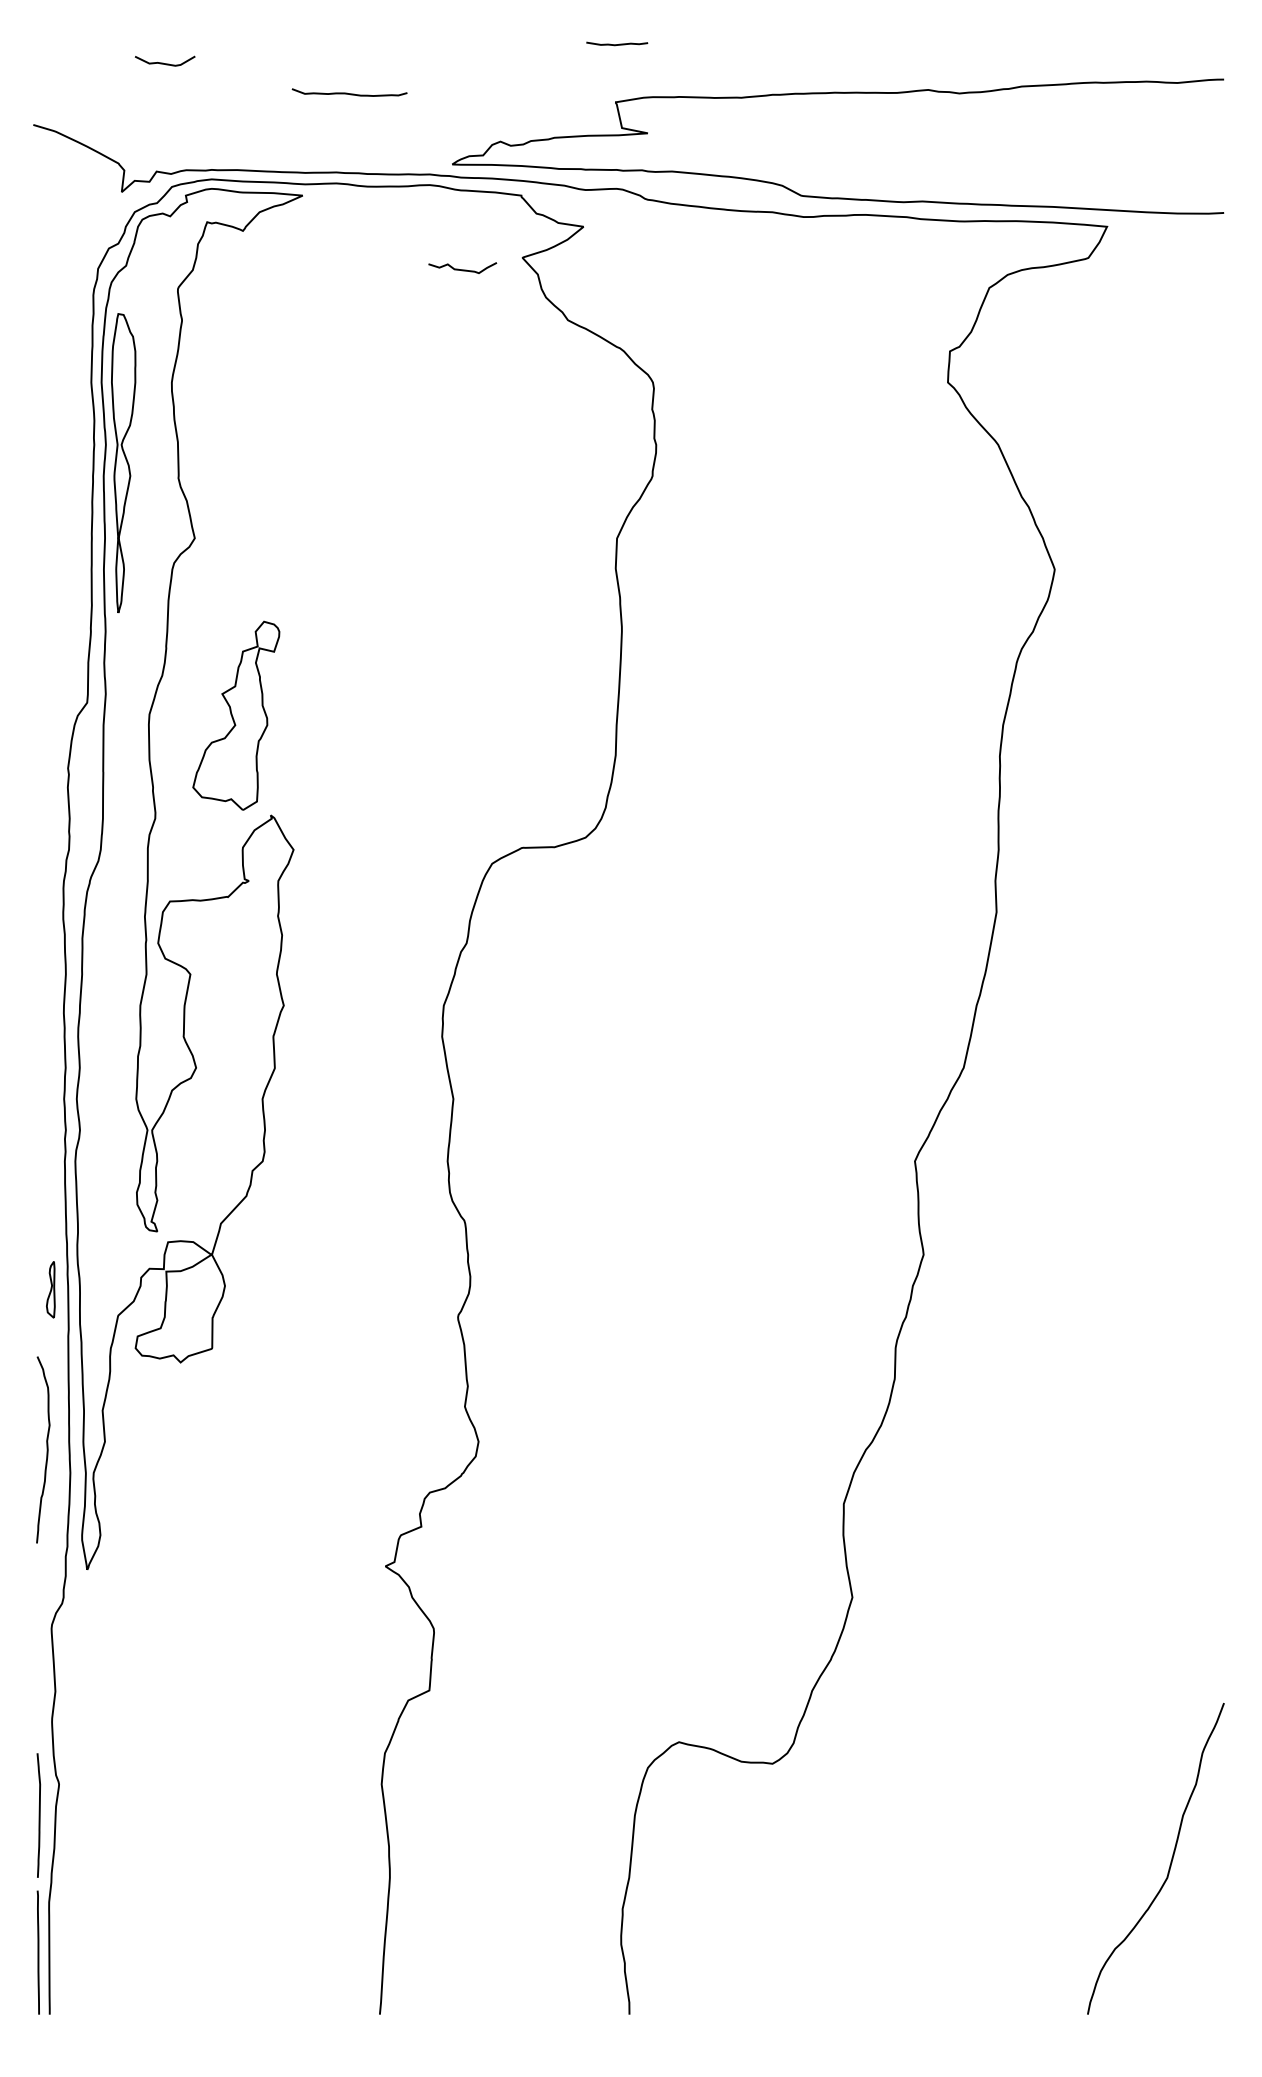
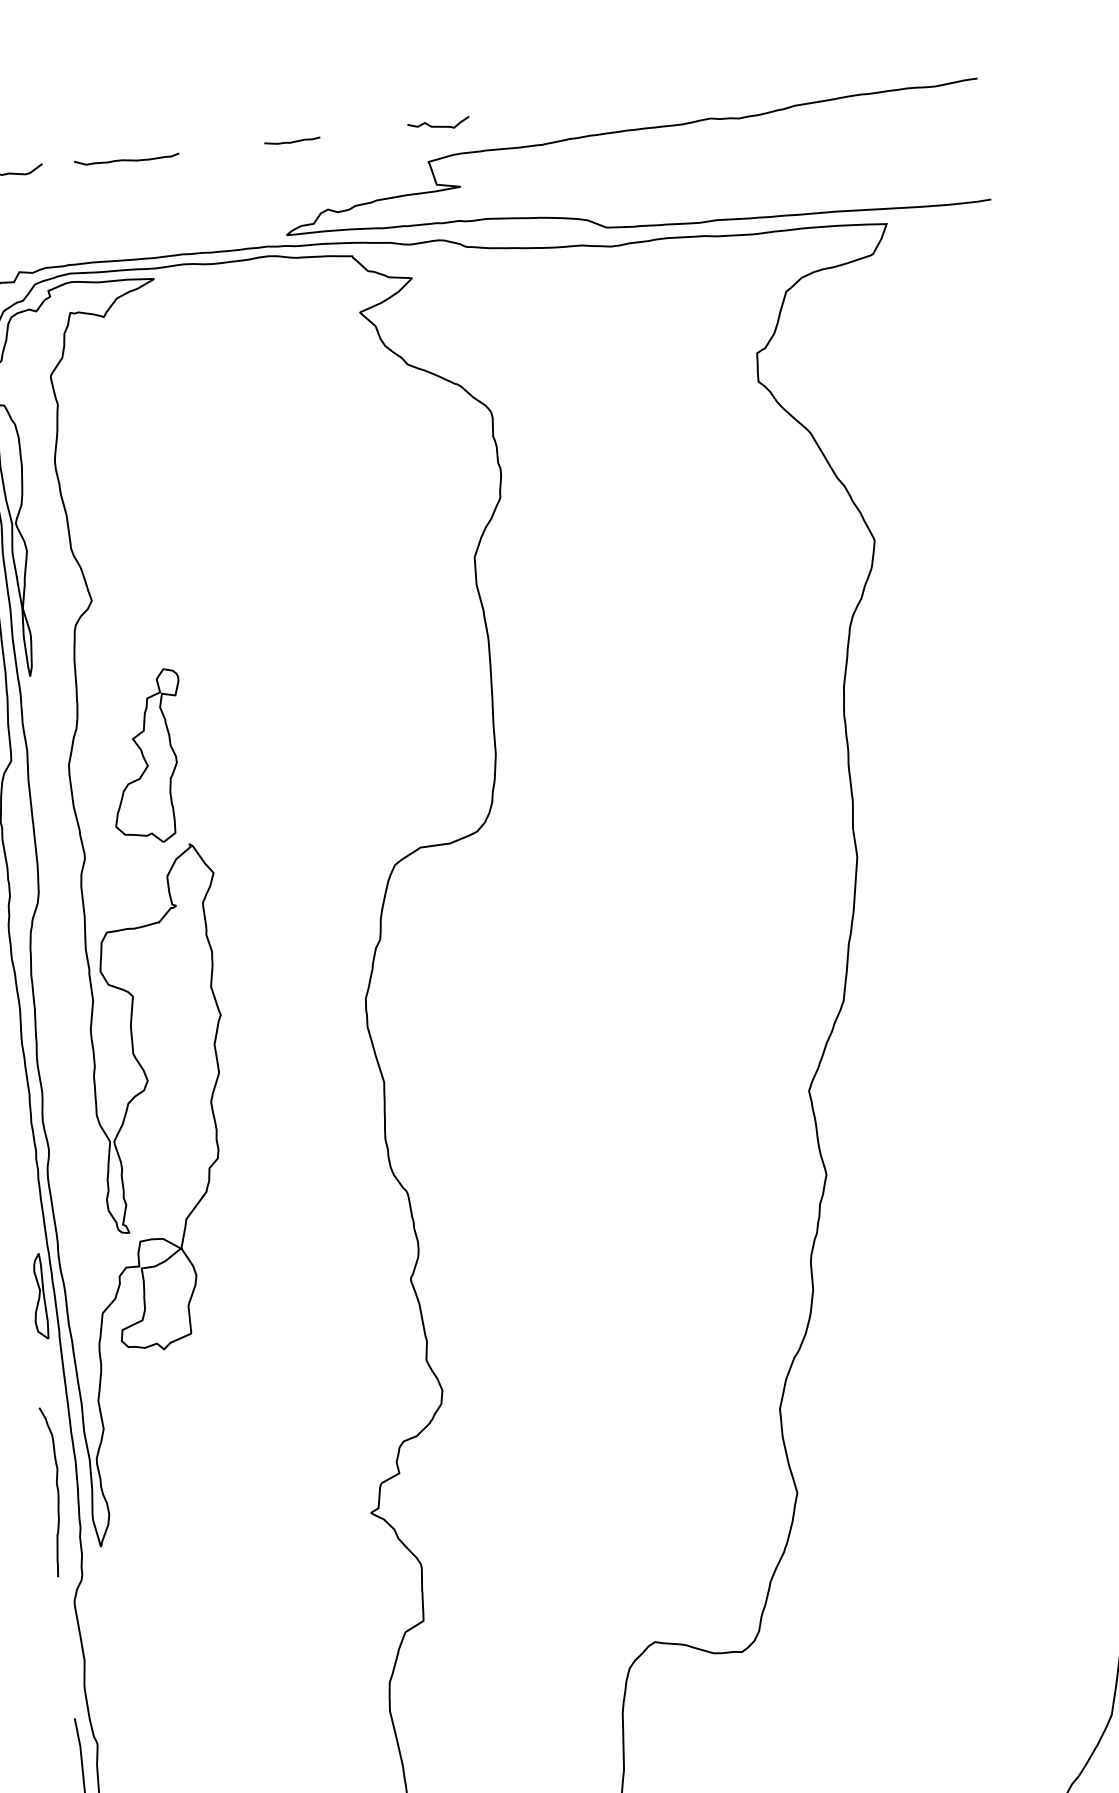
curve: (617, 44) -> (292, 141), moved
curve: (349, 93) -> (126, 159), moved
curve: (462, 269) -> (438, 126), moved
part: (50, 1289) -> (38, 1296), size x1.67
curve: (46, 1449) -> (57, 1491), moved

